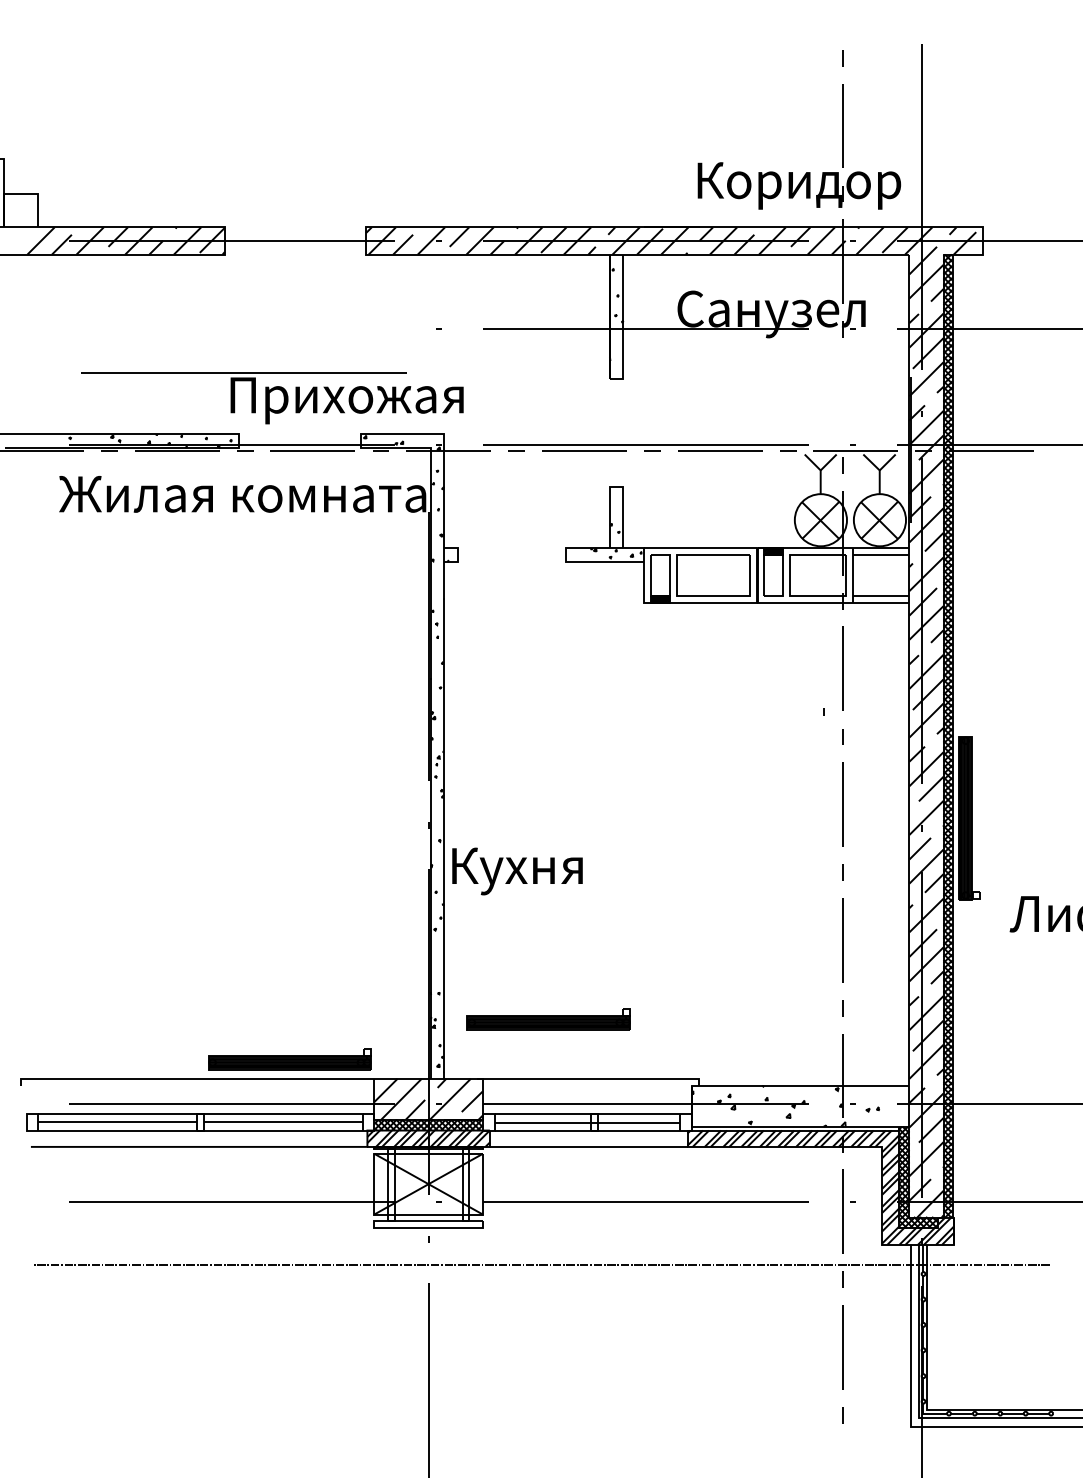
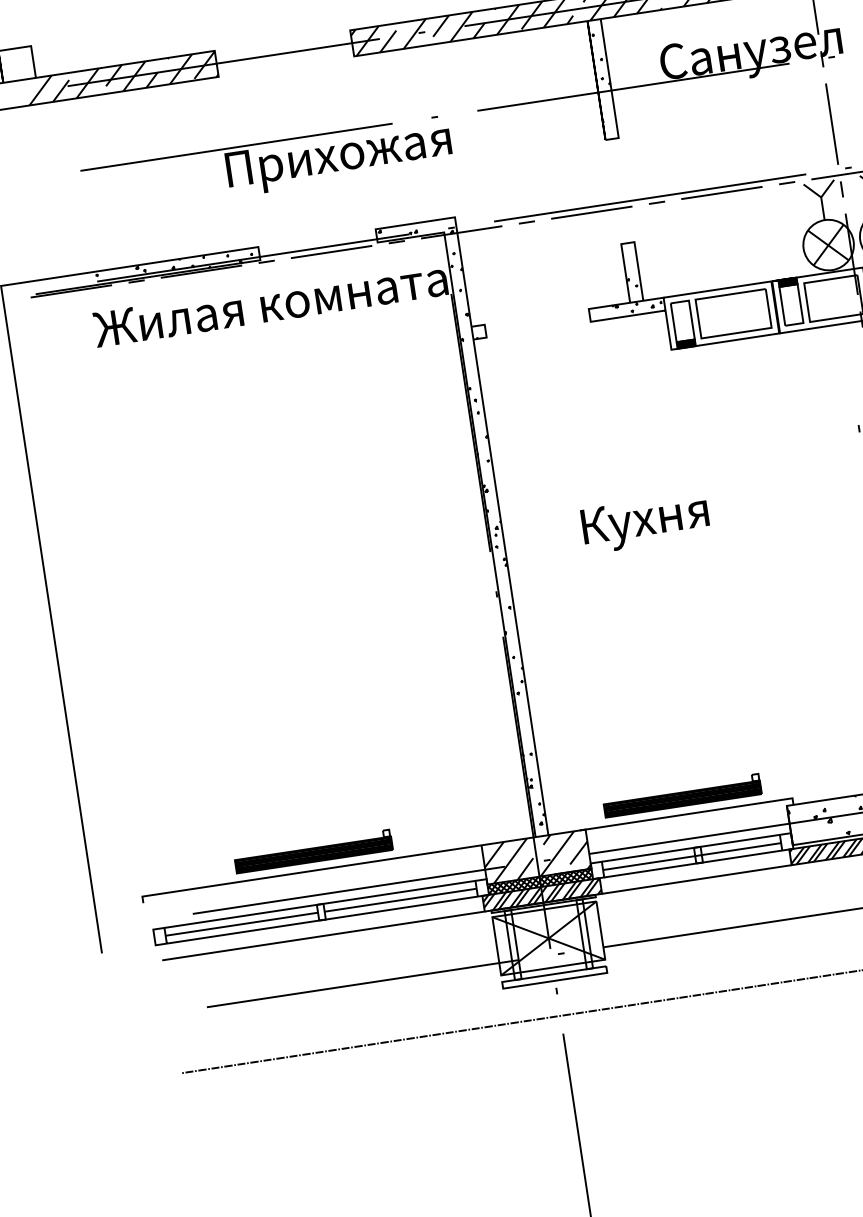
line: (842, 397) -> (831, 124), added
part: (272, 398) -> (267, 167), moved
text: (517, 871) -> (645, 523), moved
part: (548, 1019) -> (682, 796), moved
part: (289, 1059) -> (313, 851), moved

